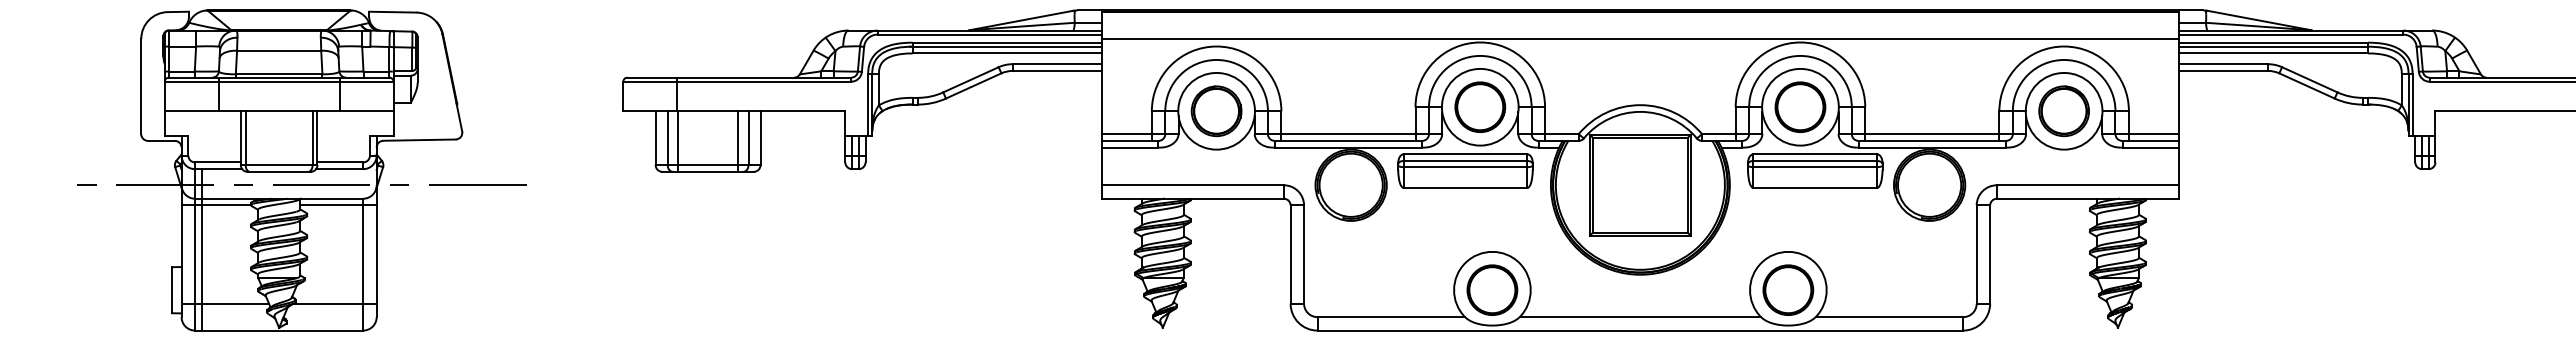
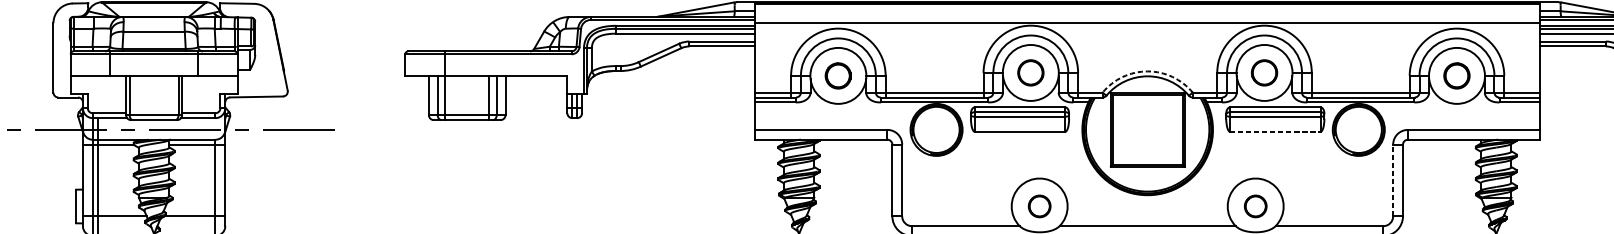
arc: (1640, 105) -> (1147, 71), solid -> dashed
part: (1480, 106) -> (1030, 72), size x0.7
part: (1800, 106) -> (1264, 72), size x0.7
part: (1216, 111) -> (838, 76), size x0.7
part: (2063, 111) -> (1456, 76), size x0.7
line: (1815, 187) -> (1275, 131), solid -> dashed
line: (1976, 254) -> (1393, 180), solid -> dashed
part: (1492, 289) -> (1039, 205), size x0.6
part: (1788, 289) -> (1255, 205), size x0.6

